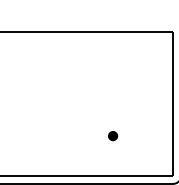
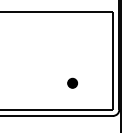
part: (112, 136) -> (72, 83), size x1.6

